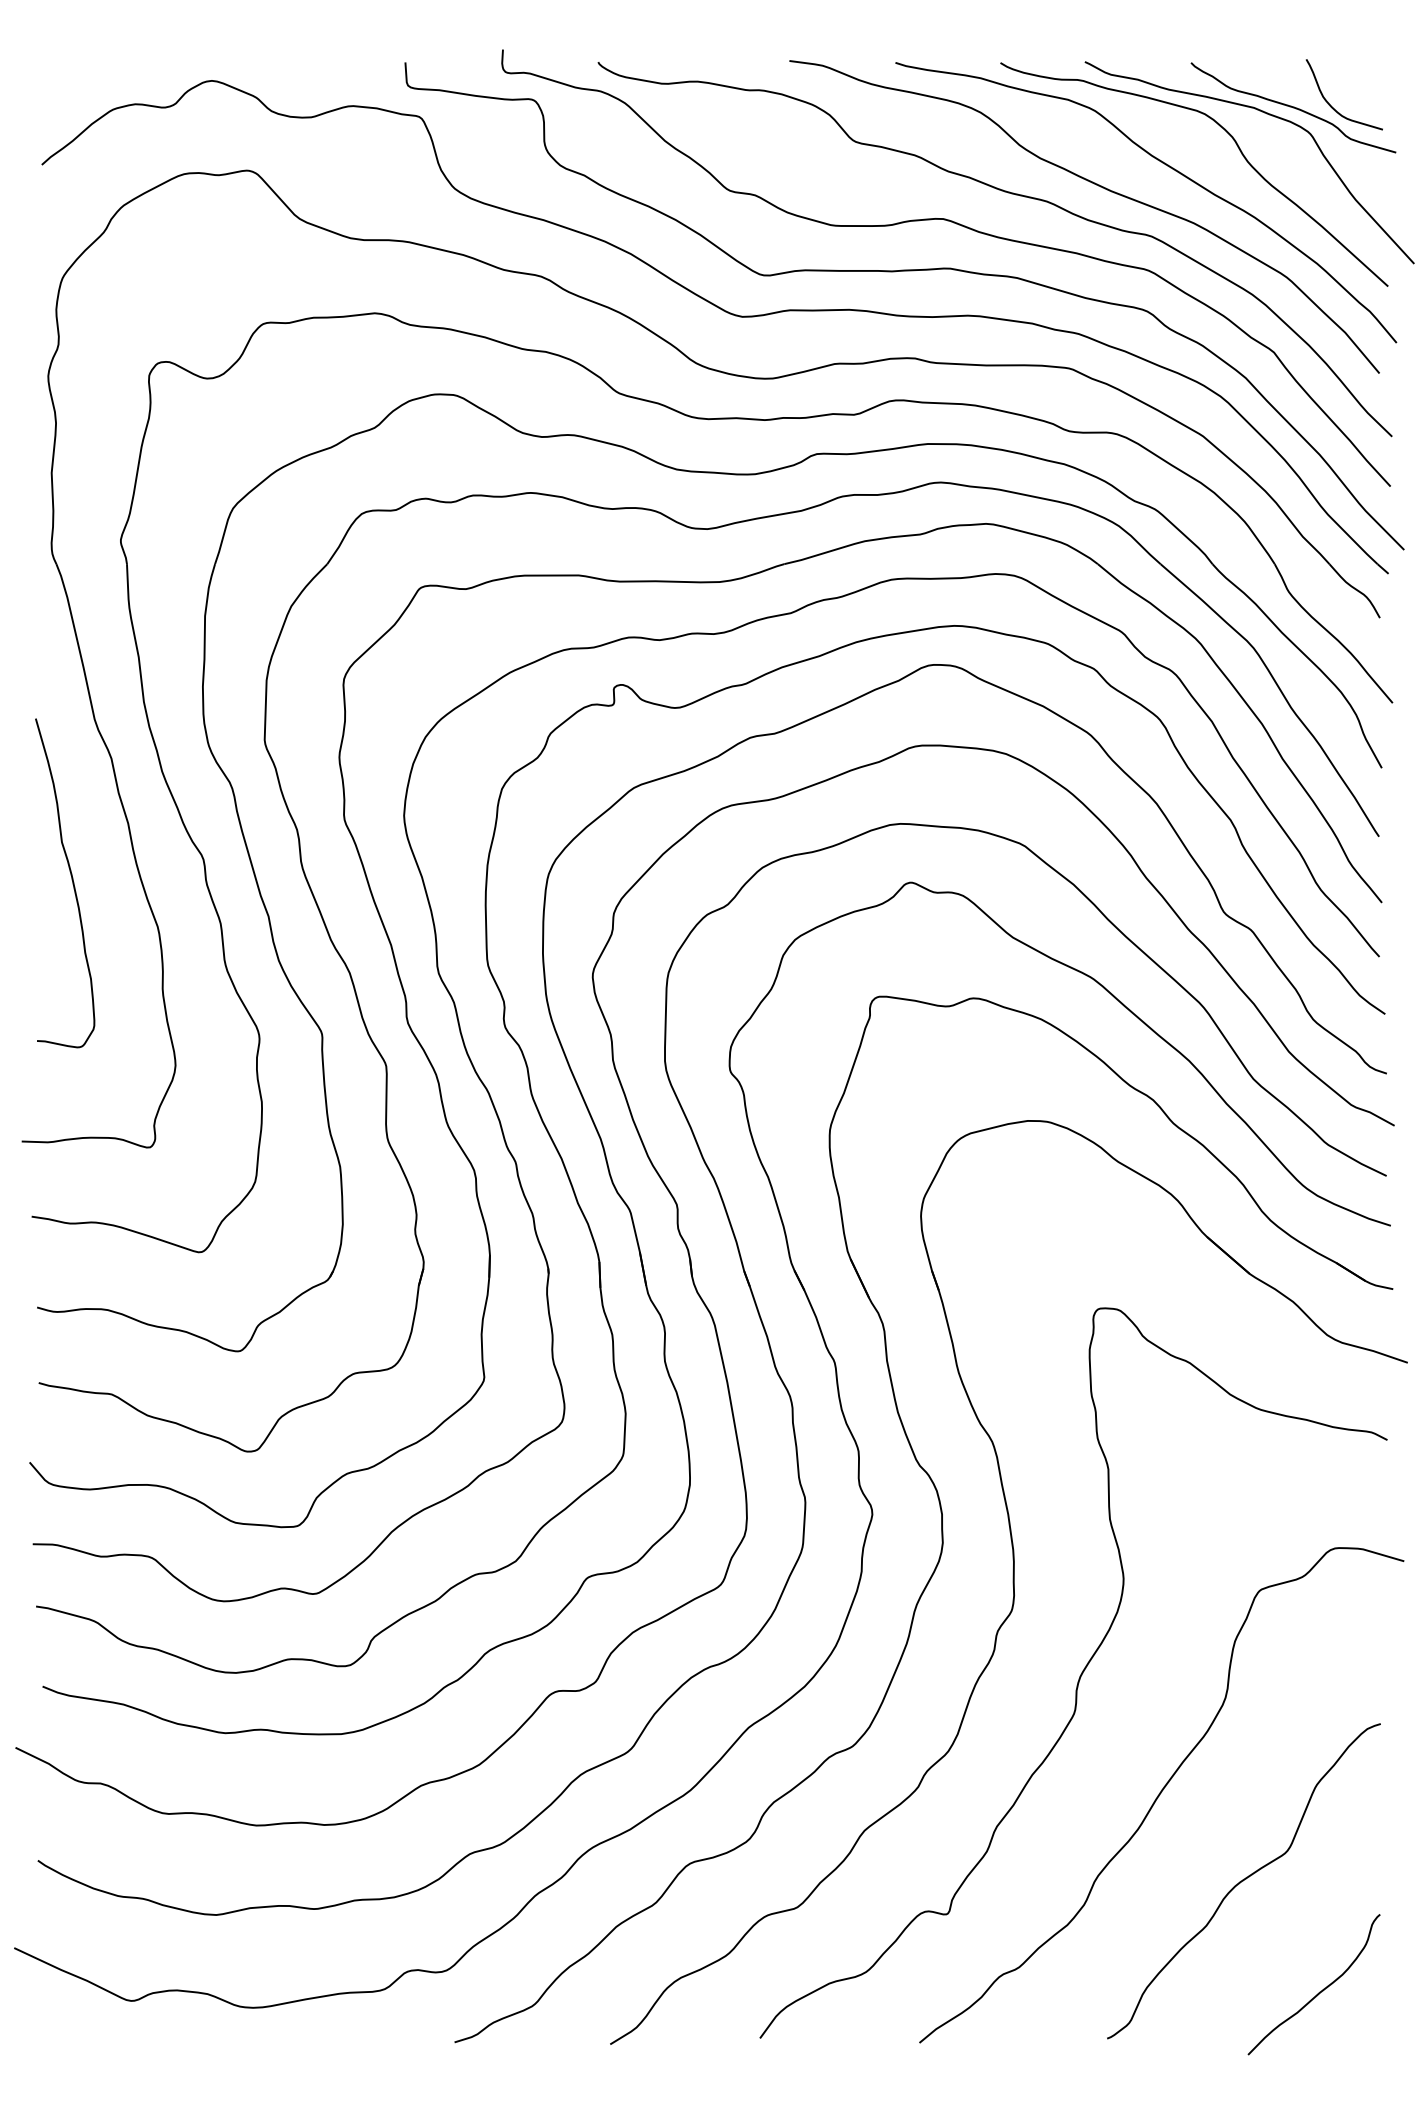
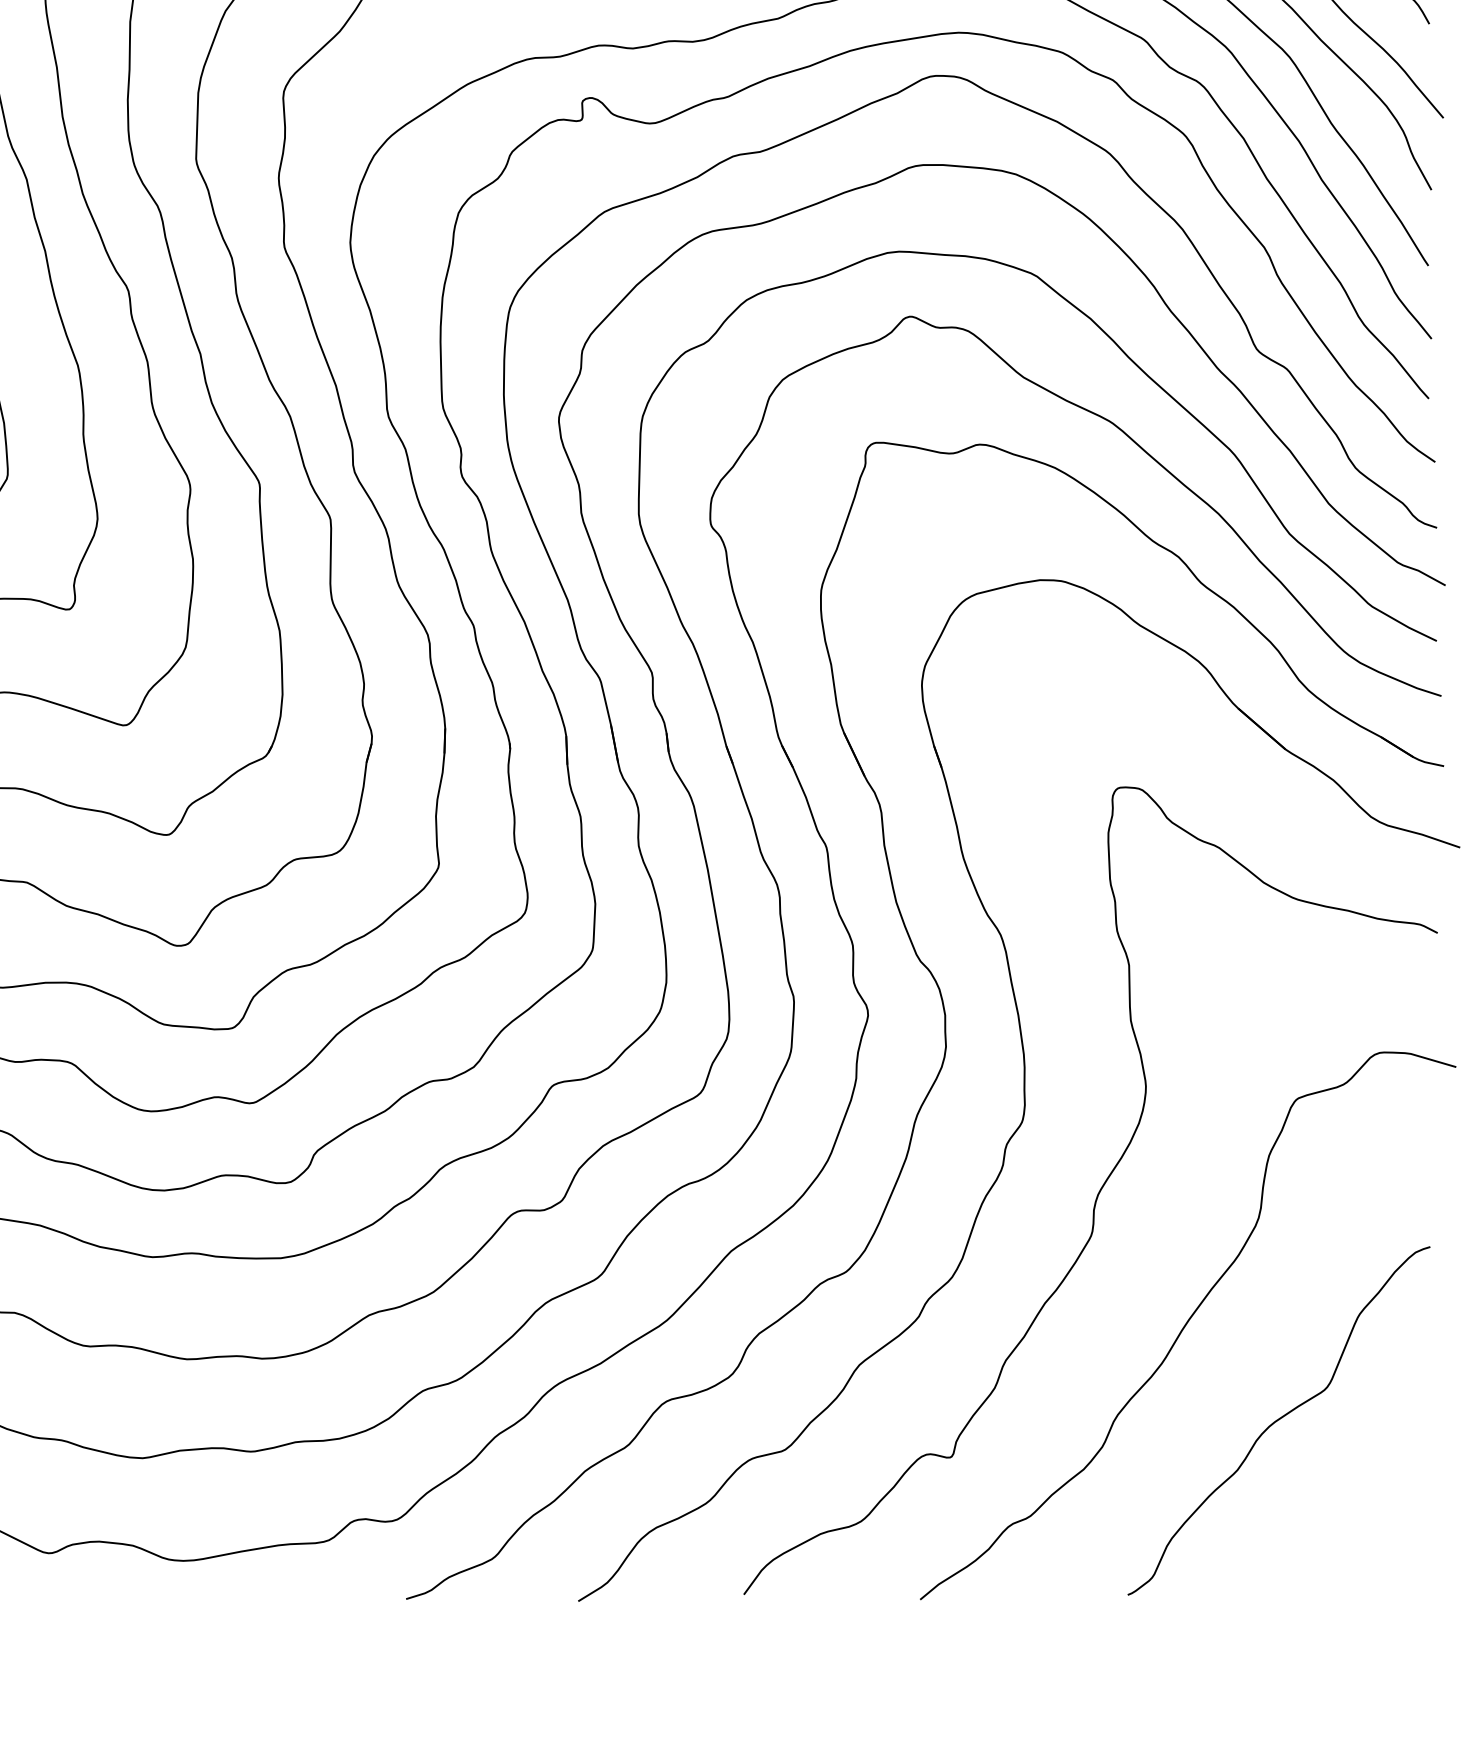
curve: (1319, 1991) -> (1362, 1542), removed

